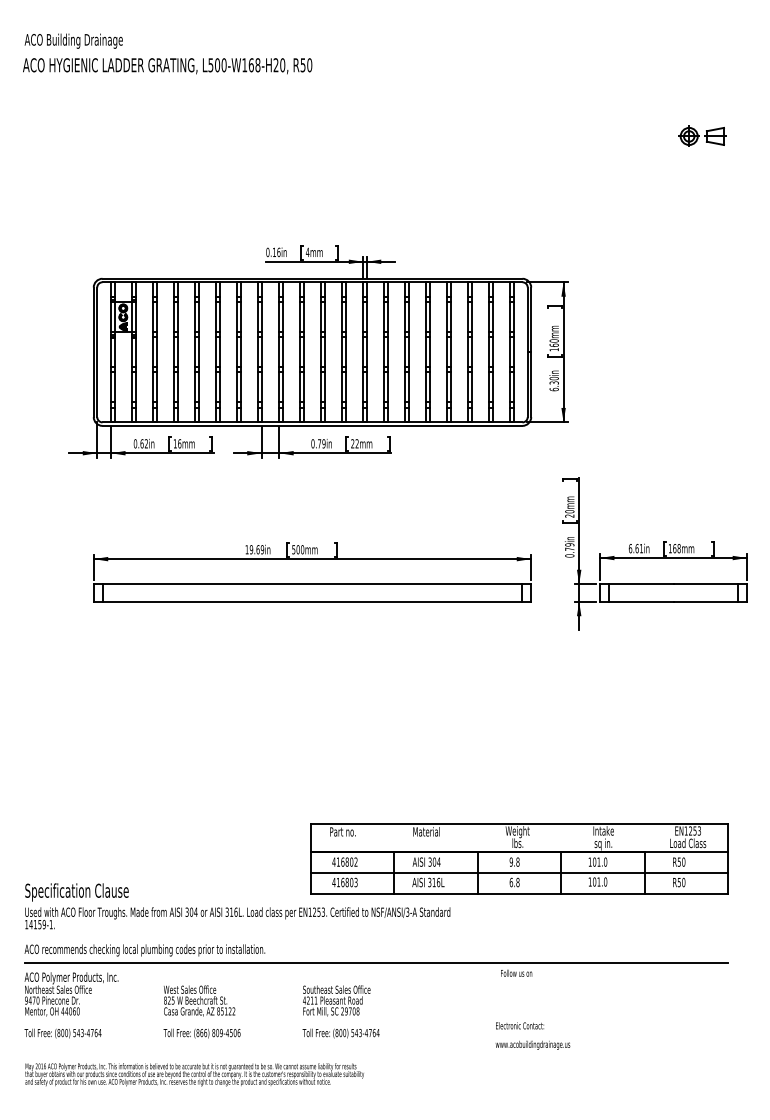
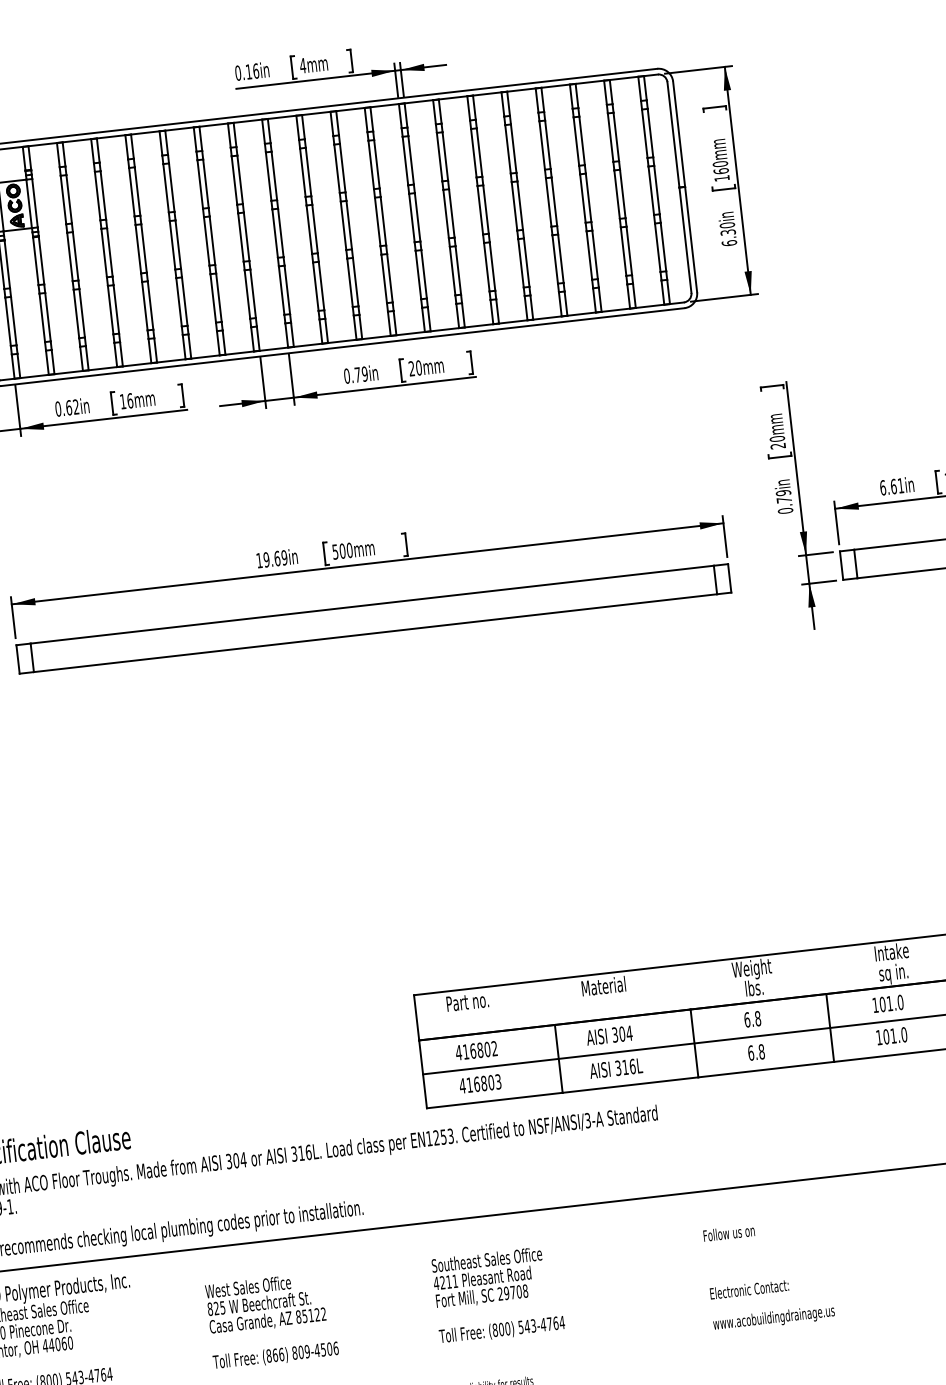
text: (356, 443) -> (417, 367), 22mm -> 20mm
text: (511, 861) -> (747, 1018), 9.8 -> 6.8
text: (516, 972) -> (728, 1231), moved
text: (532, 1035) -> (771, 1302), moved

